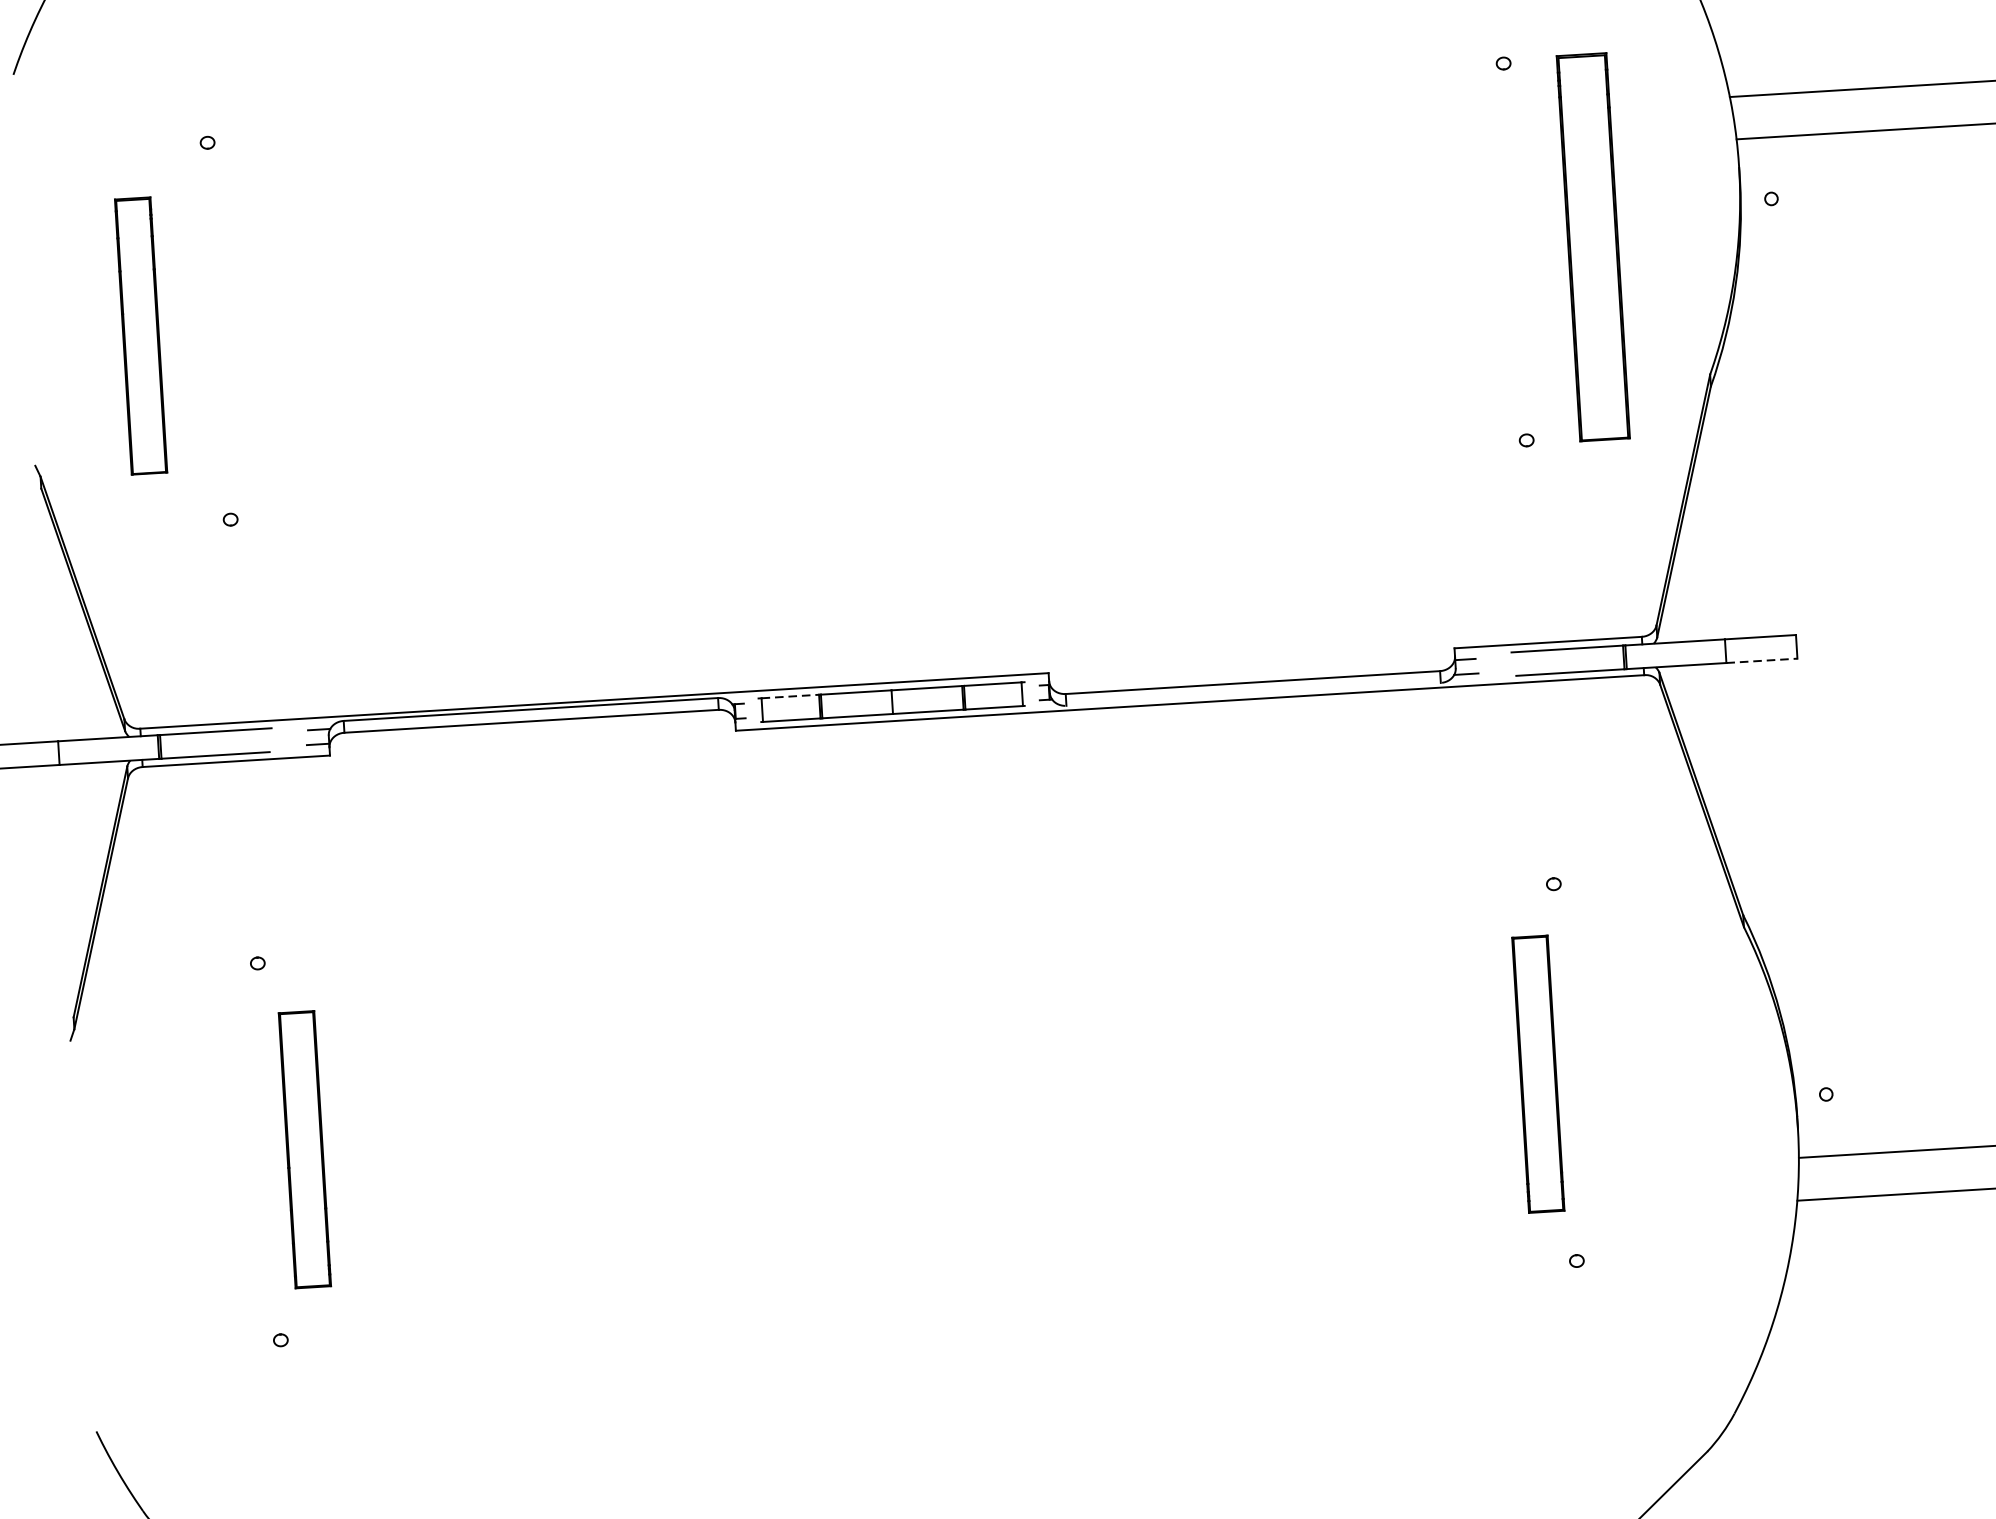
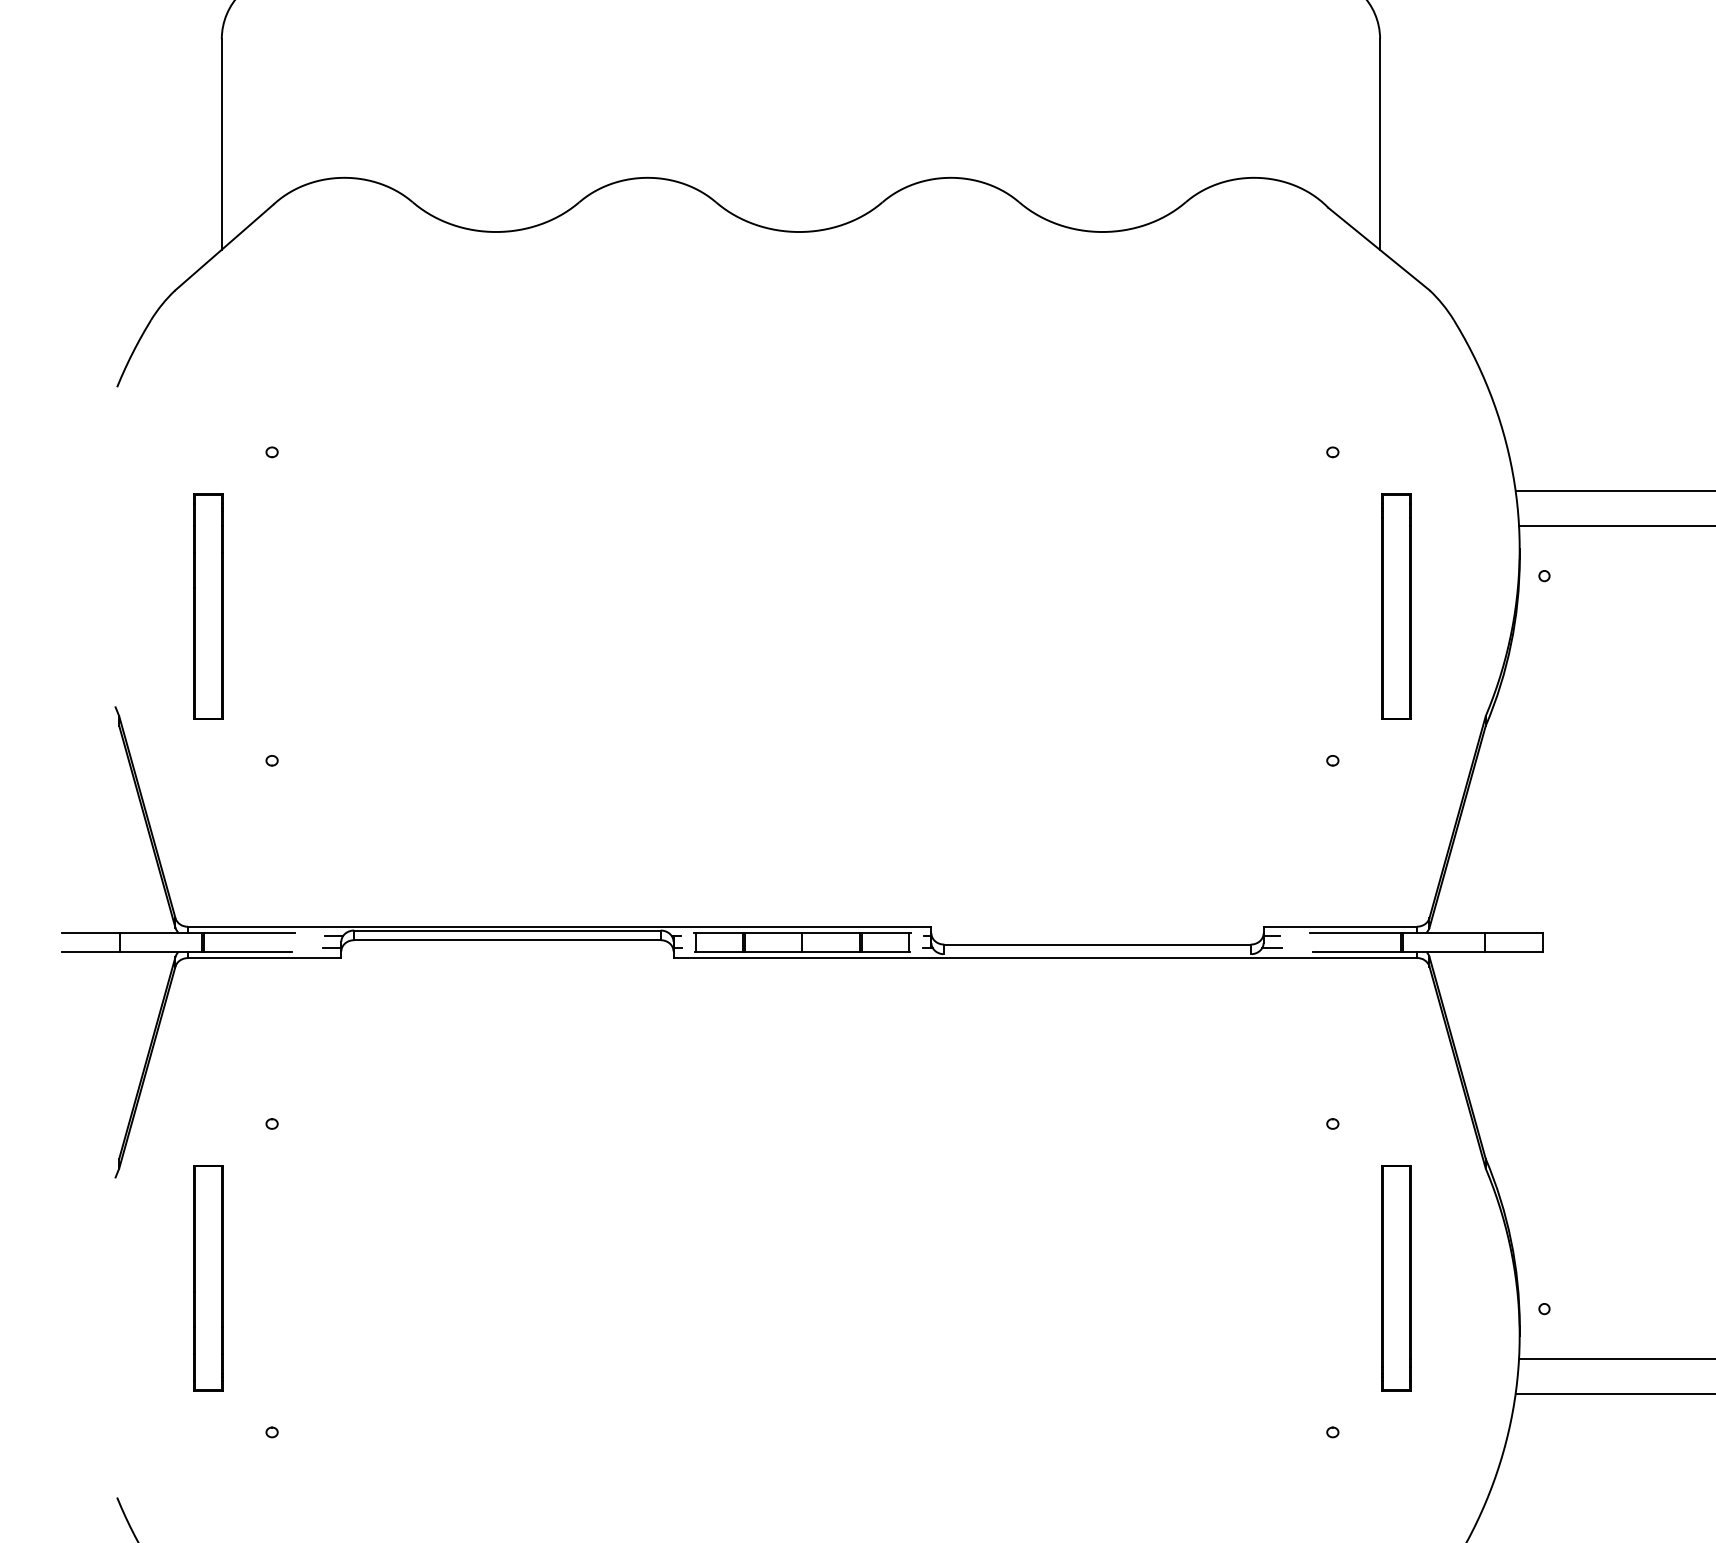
part: (1592, 247) -> (1396, 606), size x0.71
line: (1762, 661) -> (1514, 952), dashed -> solid
line: (790, 696) -> (719, 932), dashed -> solid
part: (1538, 1074) -> (1396, 1278), moved
part: (305, 1150) -> (208, 1278), moved

